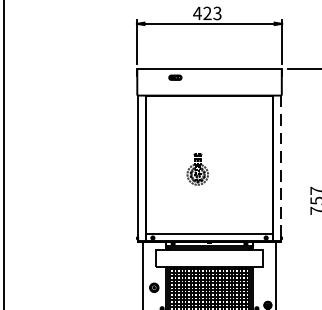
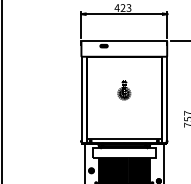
part: (198, 169) -> (124, 90), moved
line: (280, 169) -> (166, 100), dashed -> solid

